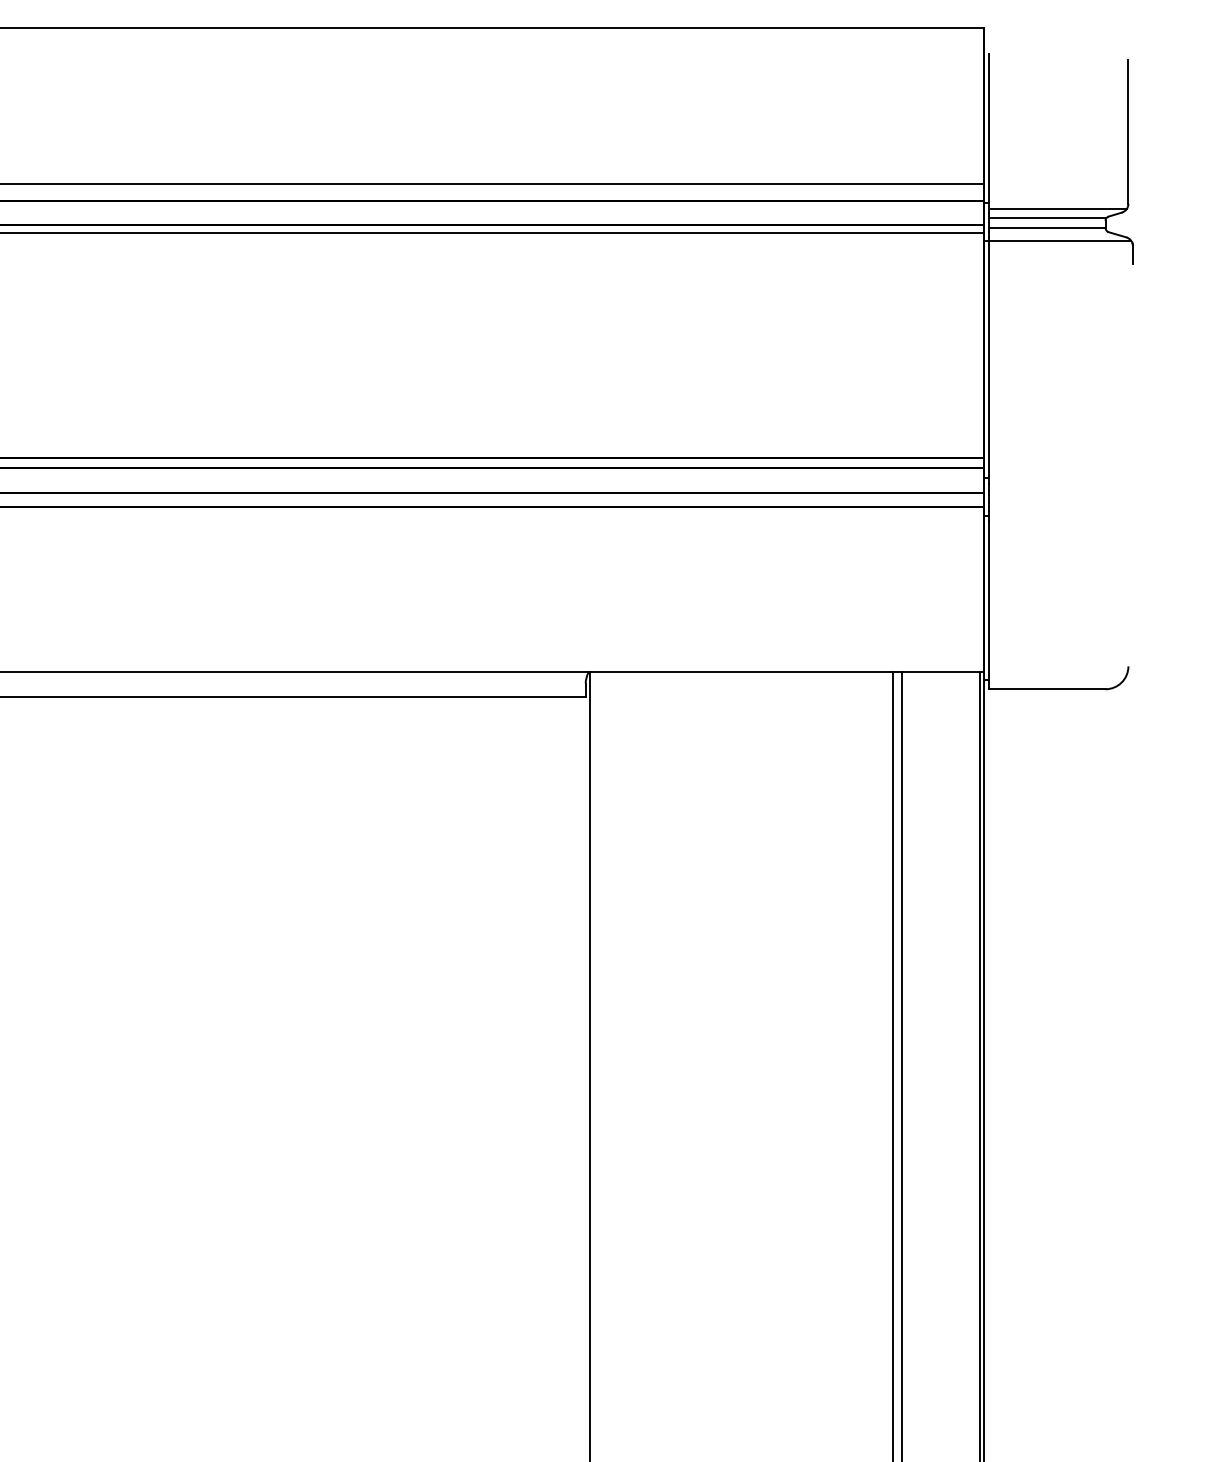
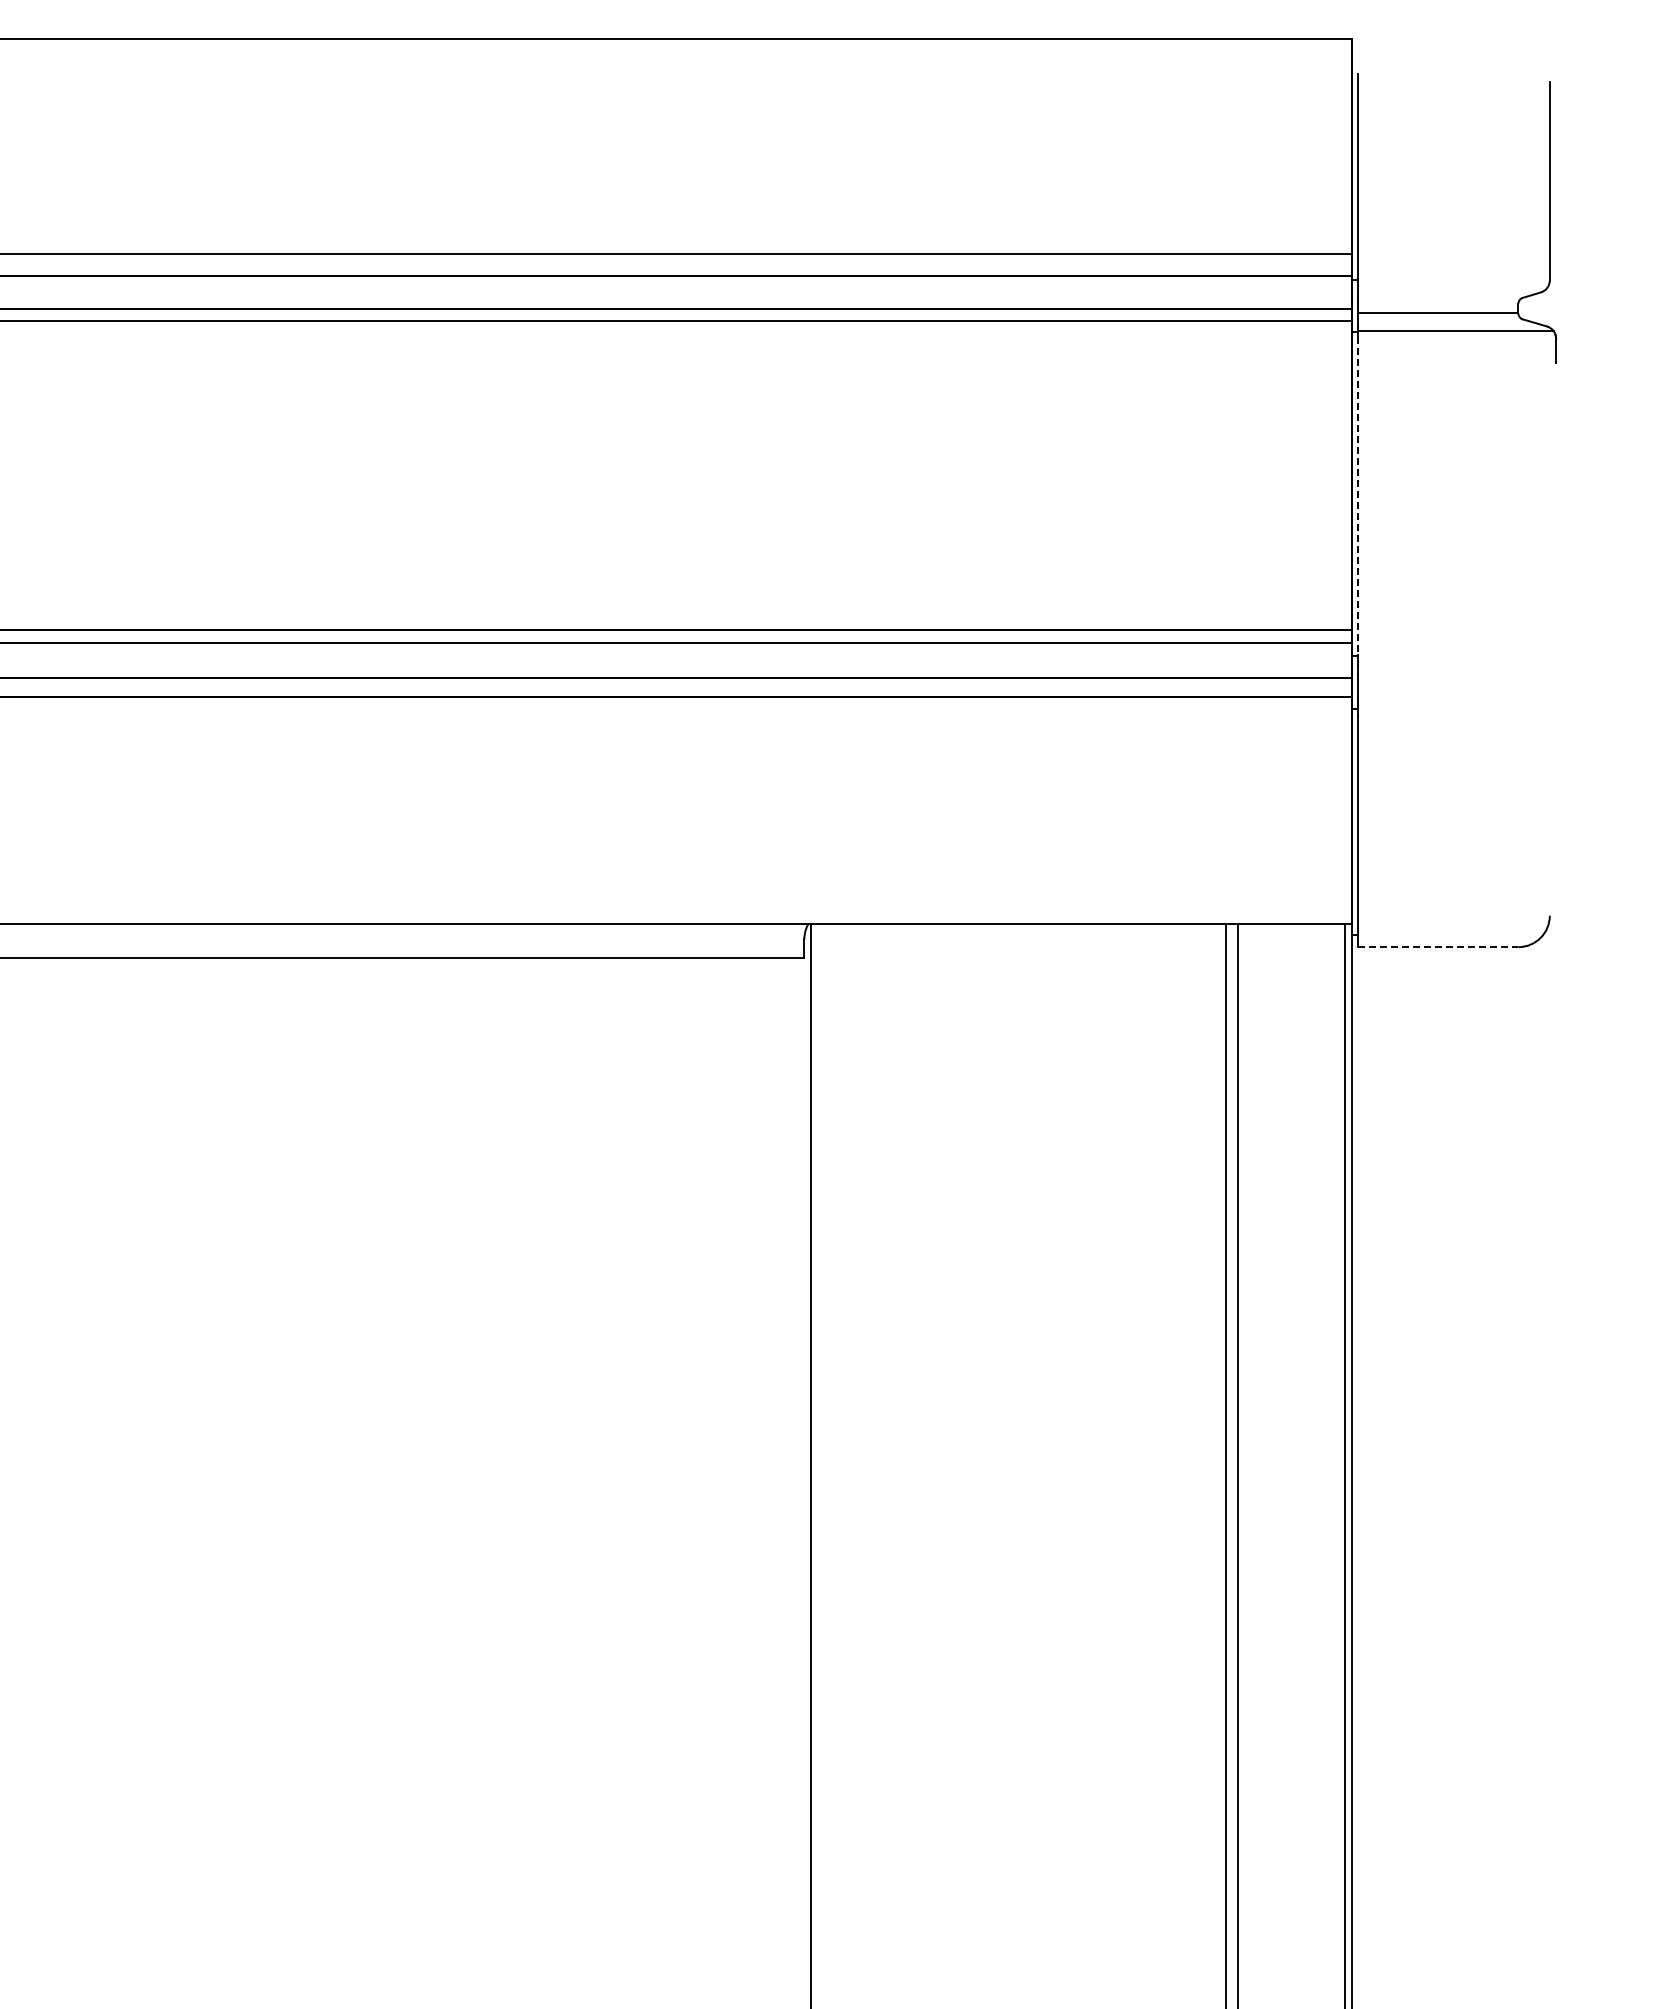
line: (1058, 209) -> (1453, 287), removed
line: (1048, 218) -> (1439, 300), removed
line: (988, 361) -> (1357, 496), solid -> dashed
line: (1047, 689) -> (1438, 947), solid -> dashed

